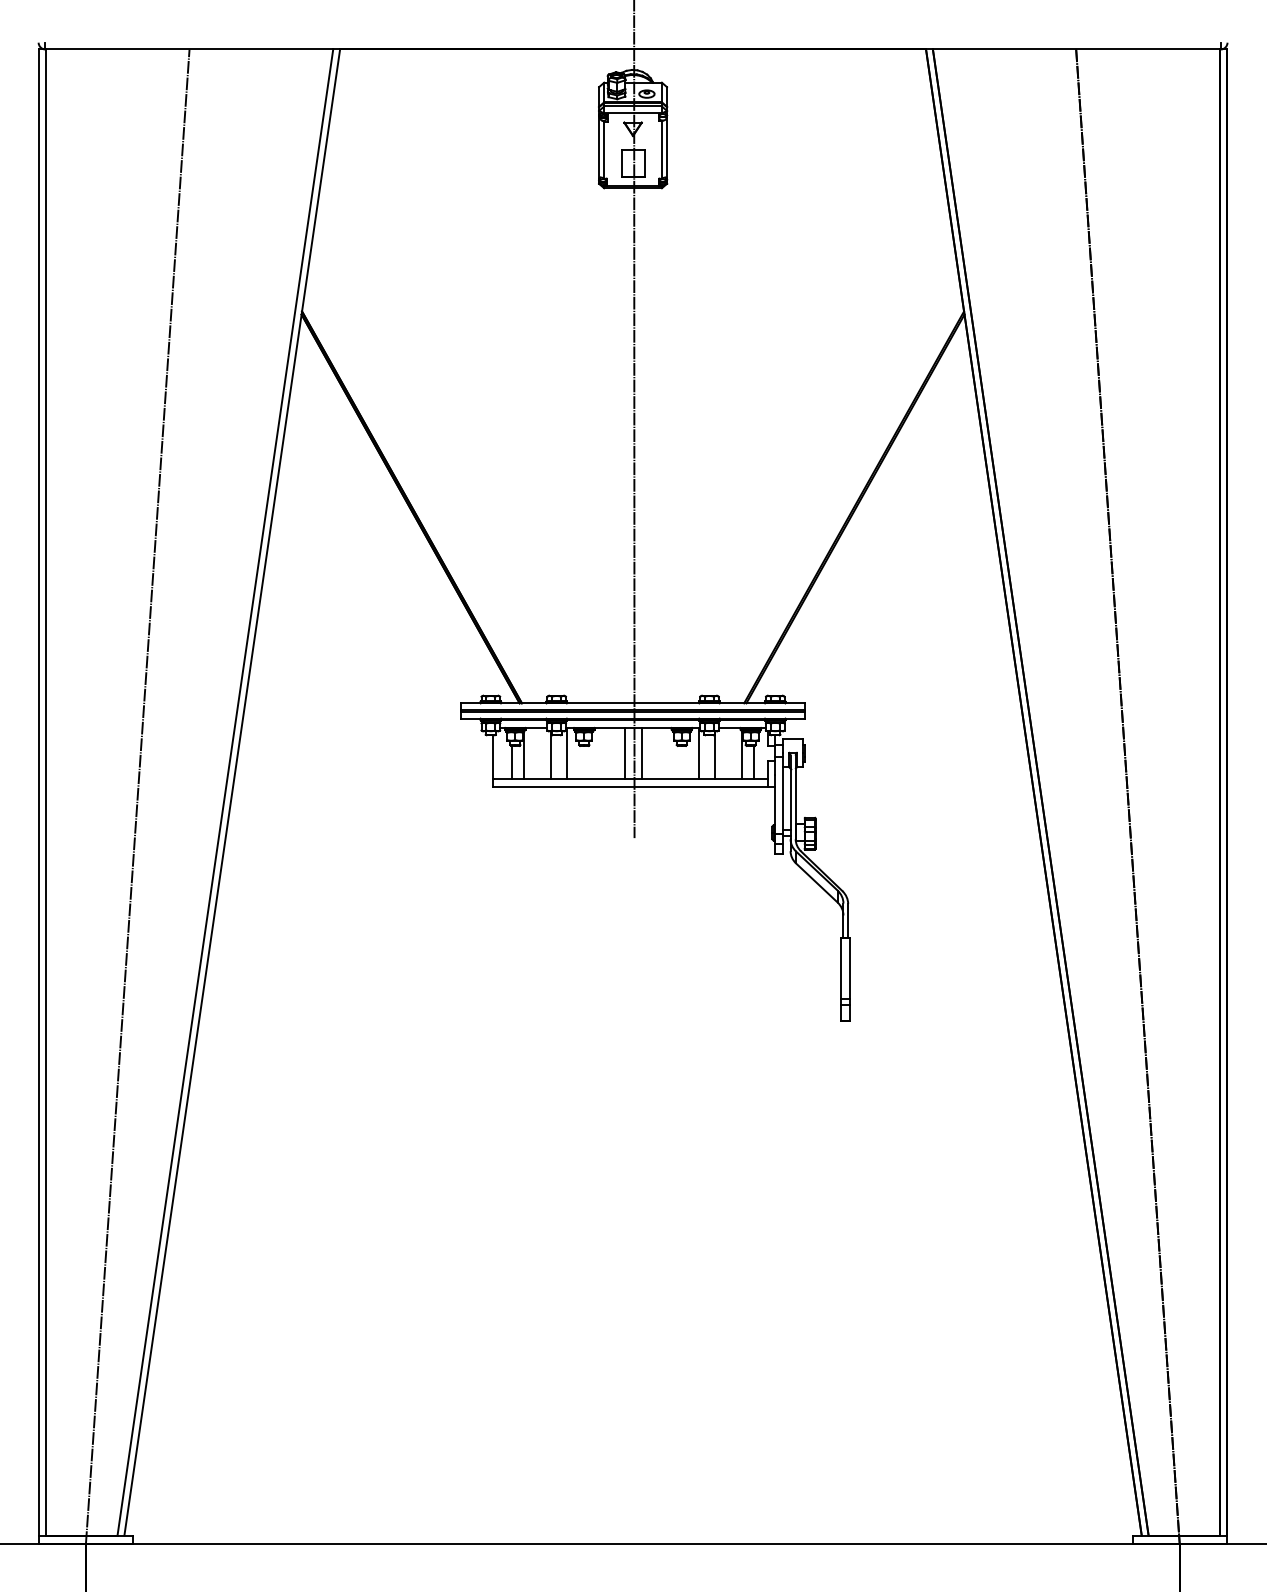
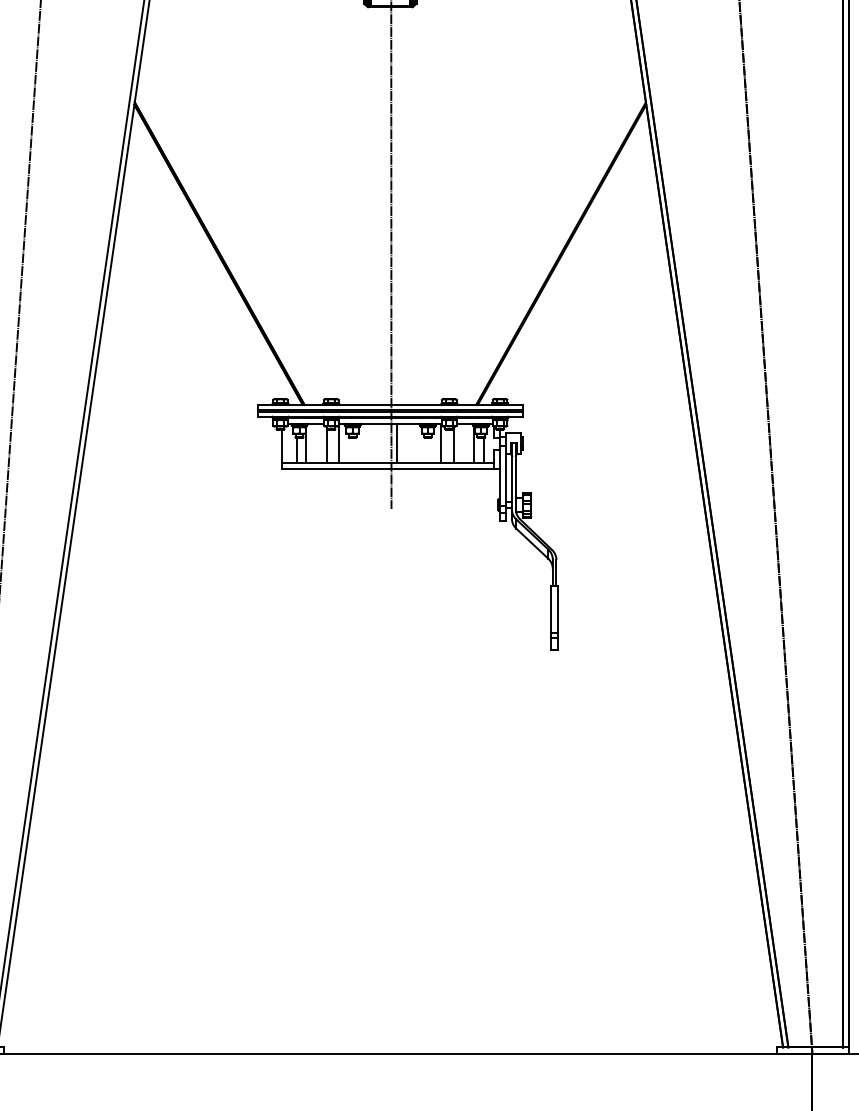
line: (624, 753) -> (383, 443), removed

